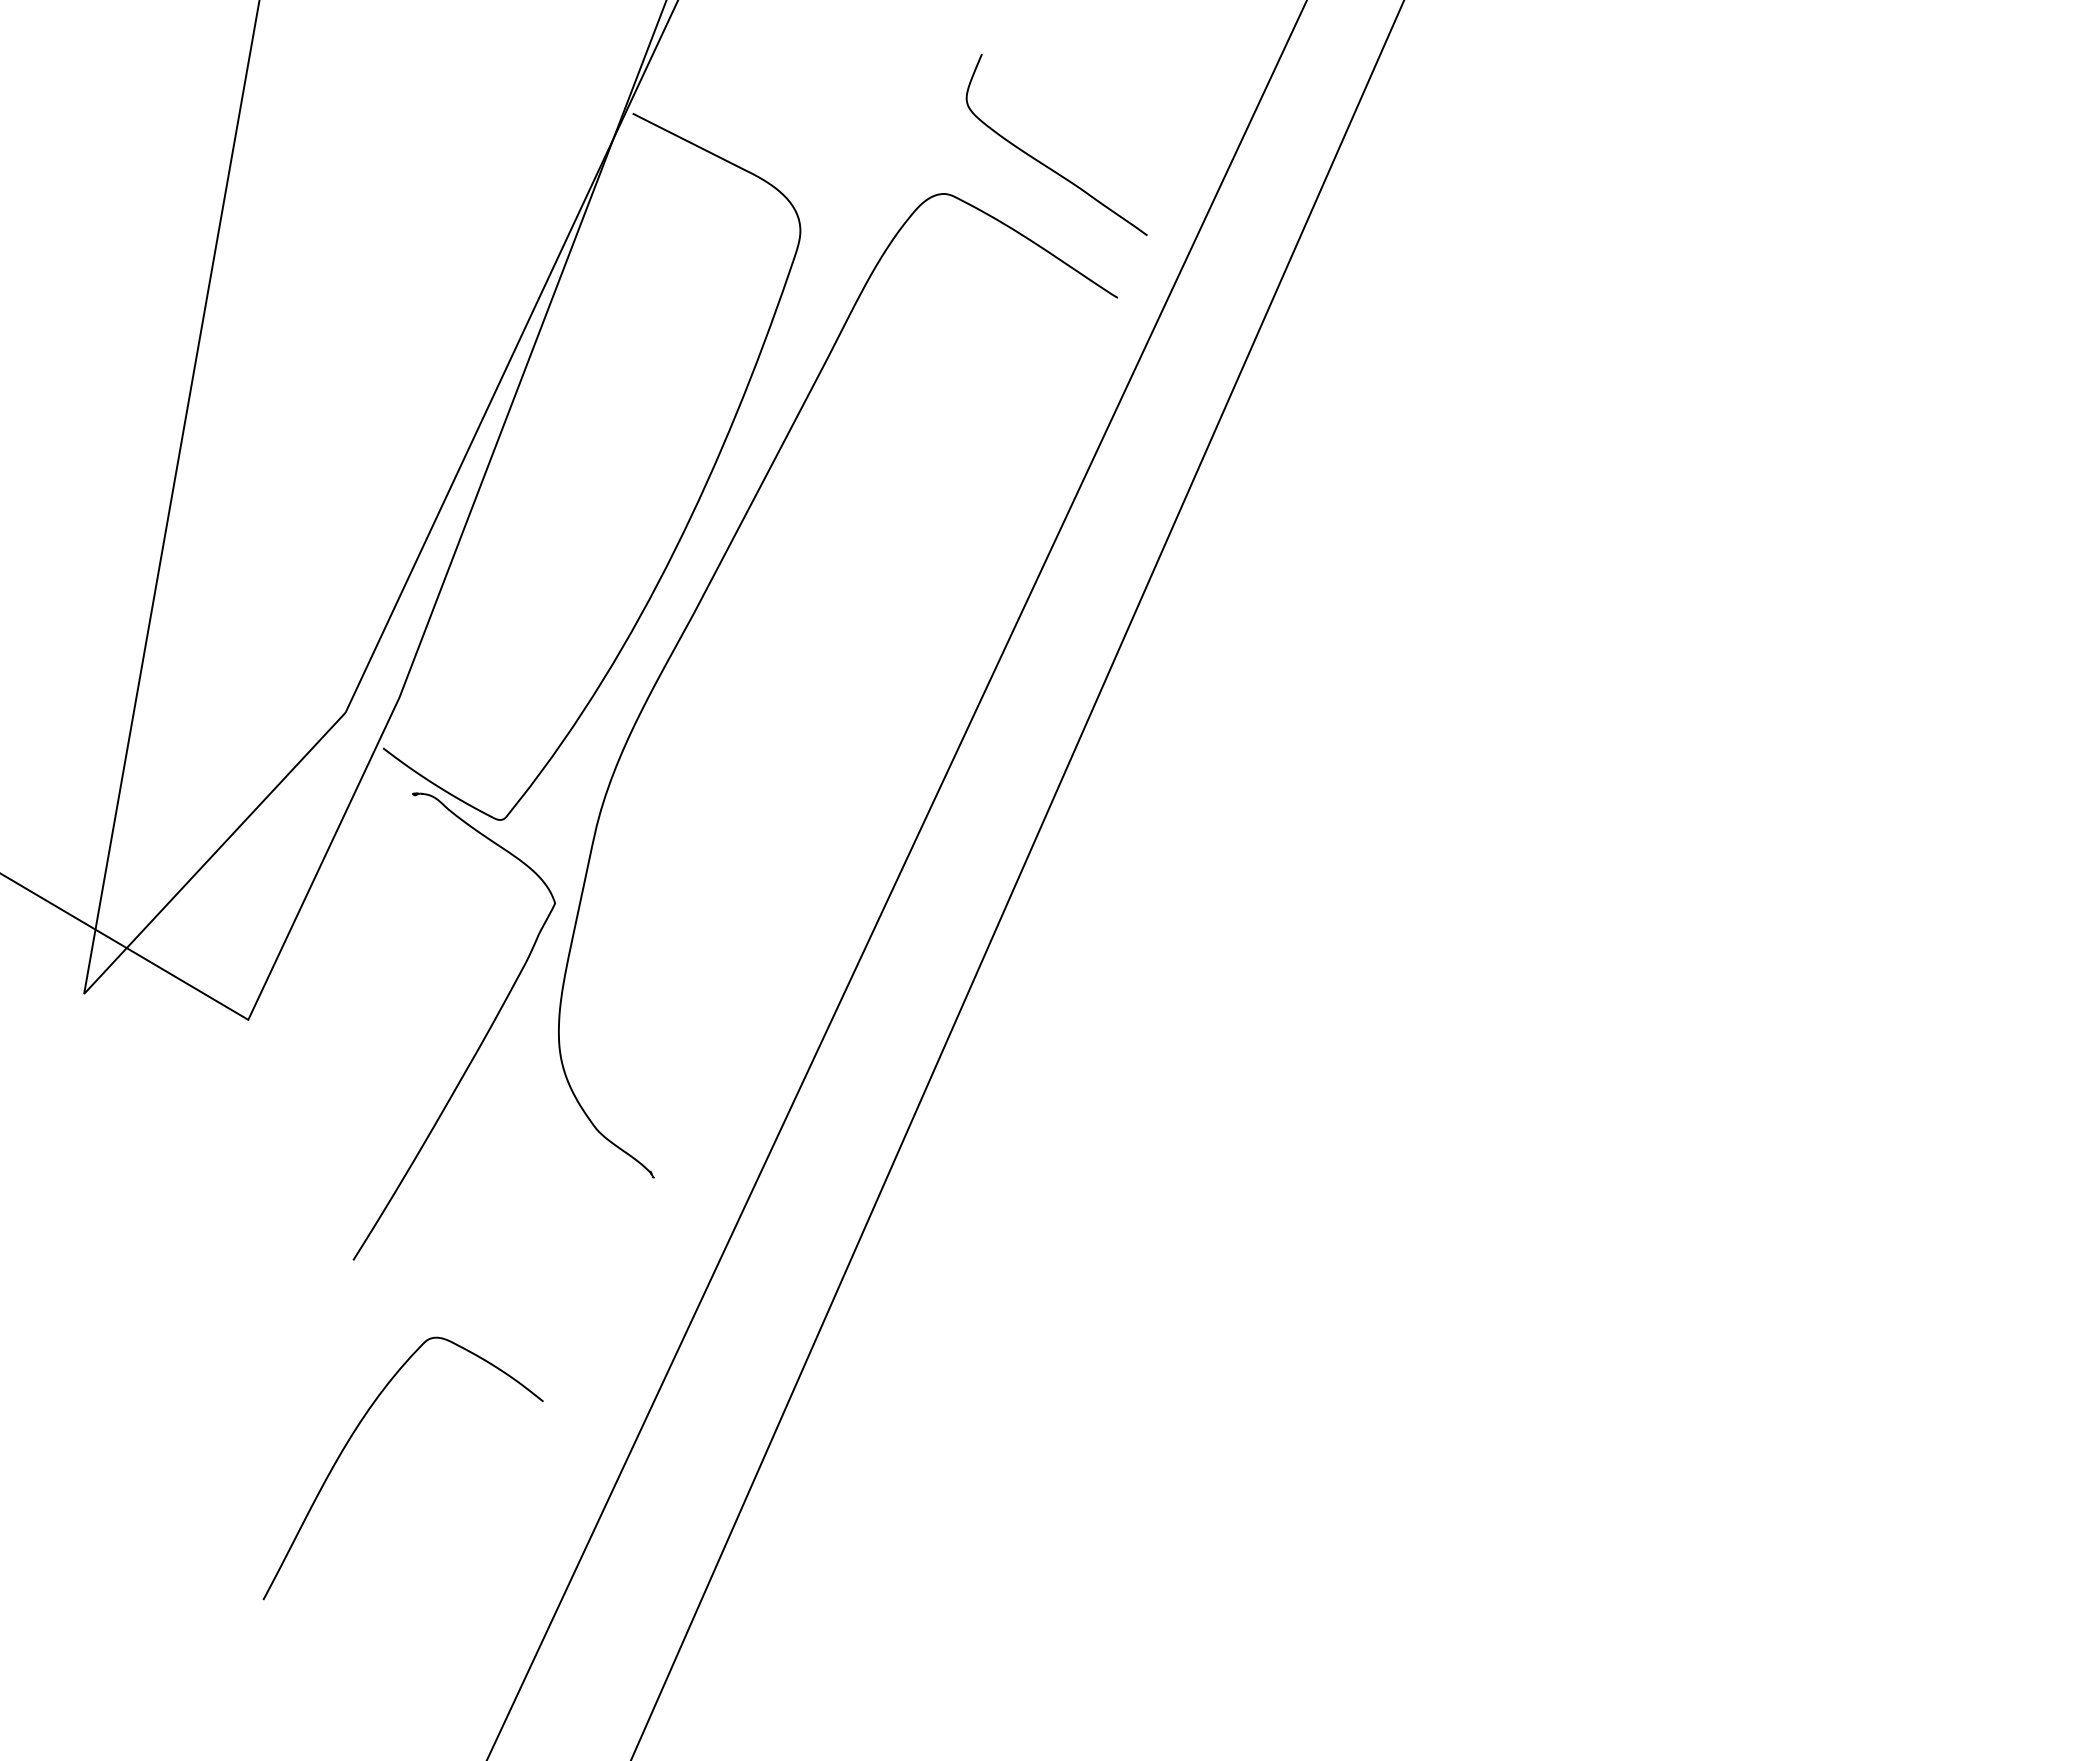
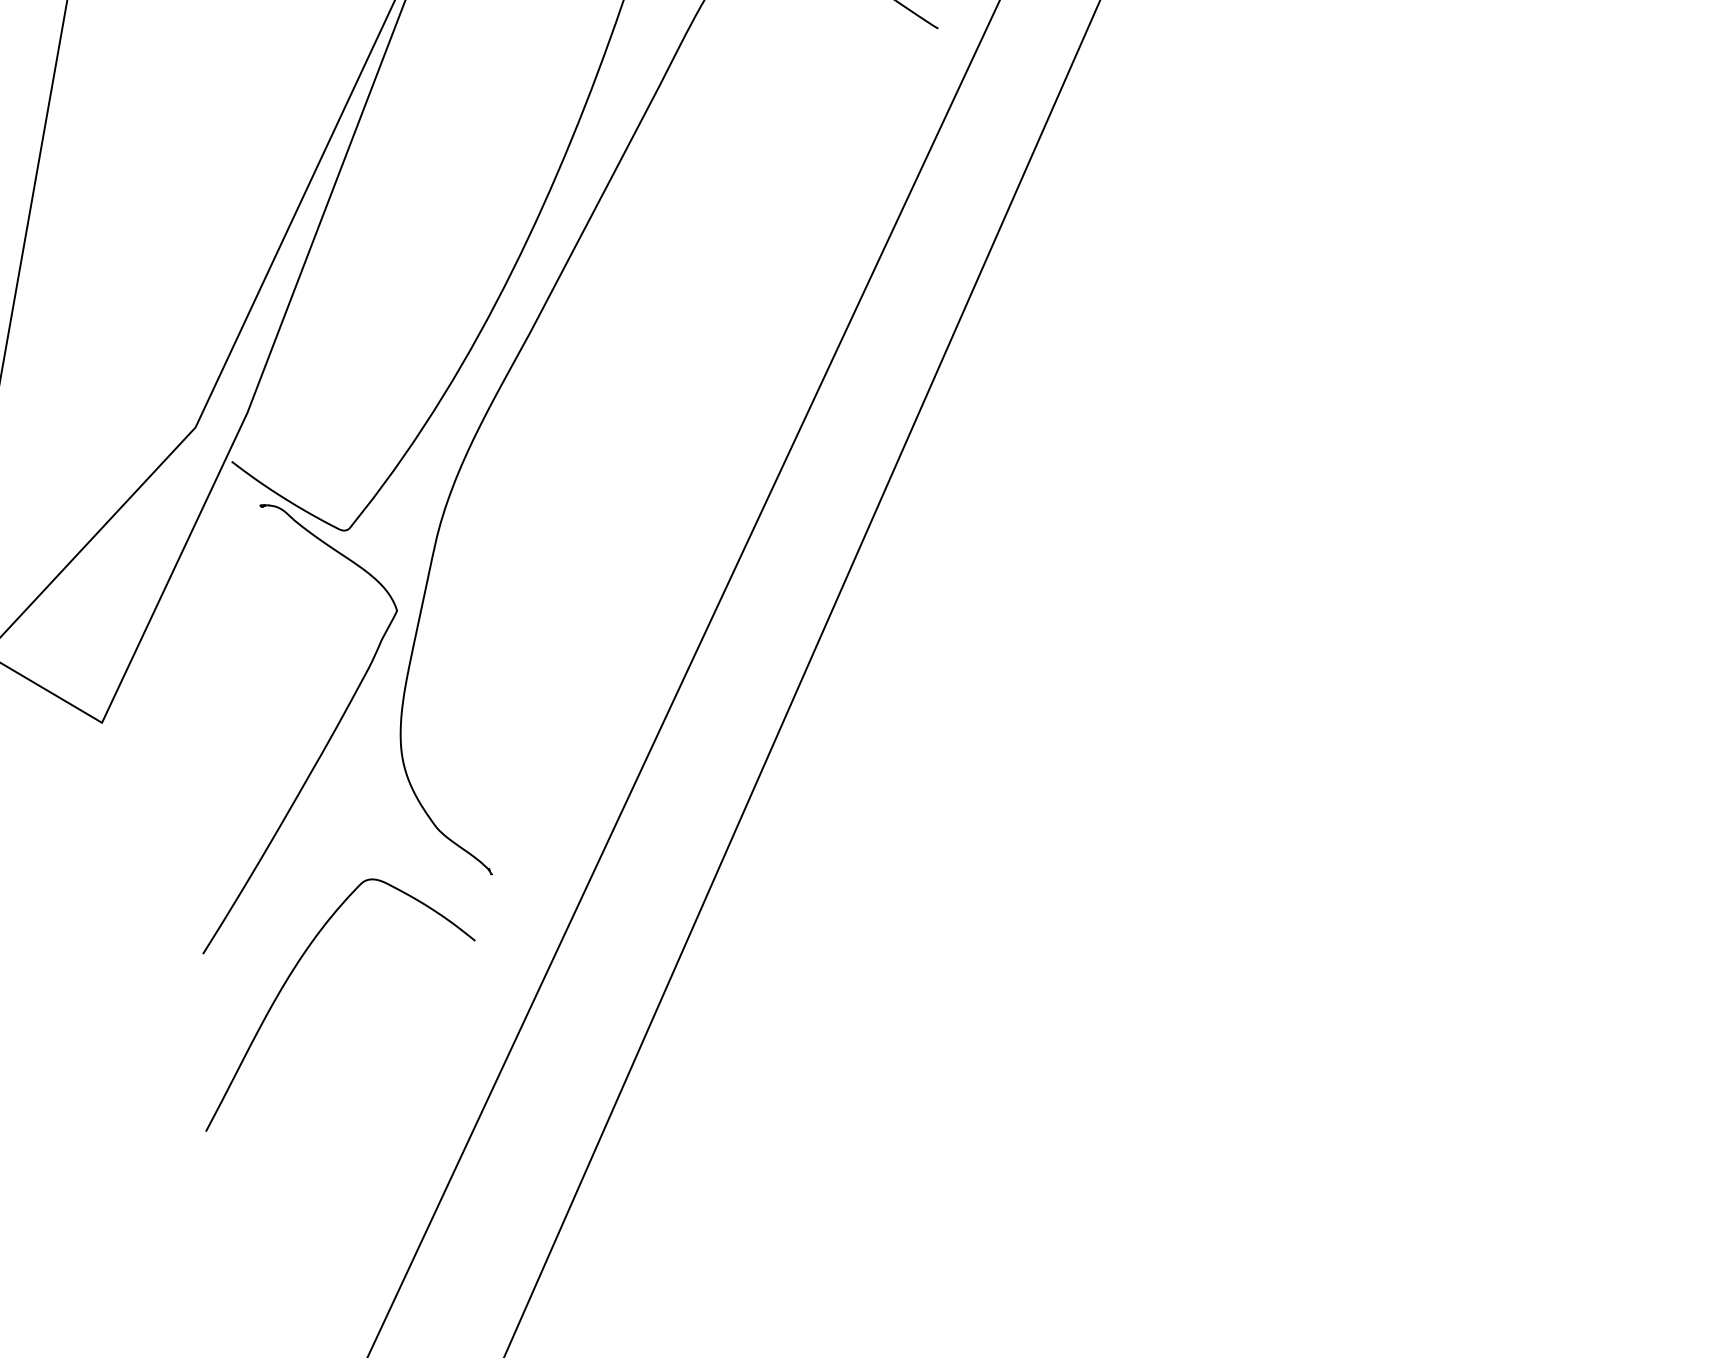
curve: (351, 1438) -> (290, 976), moved

